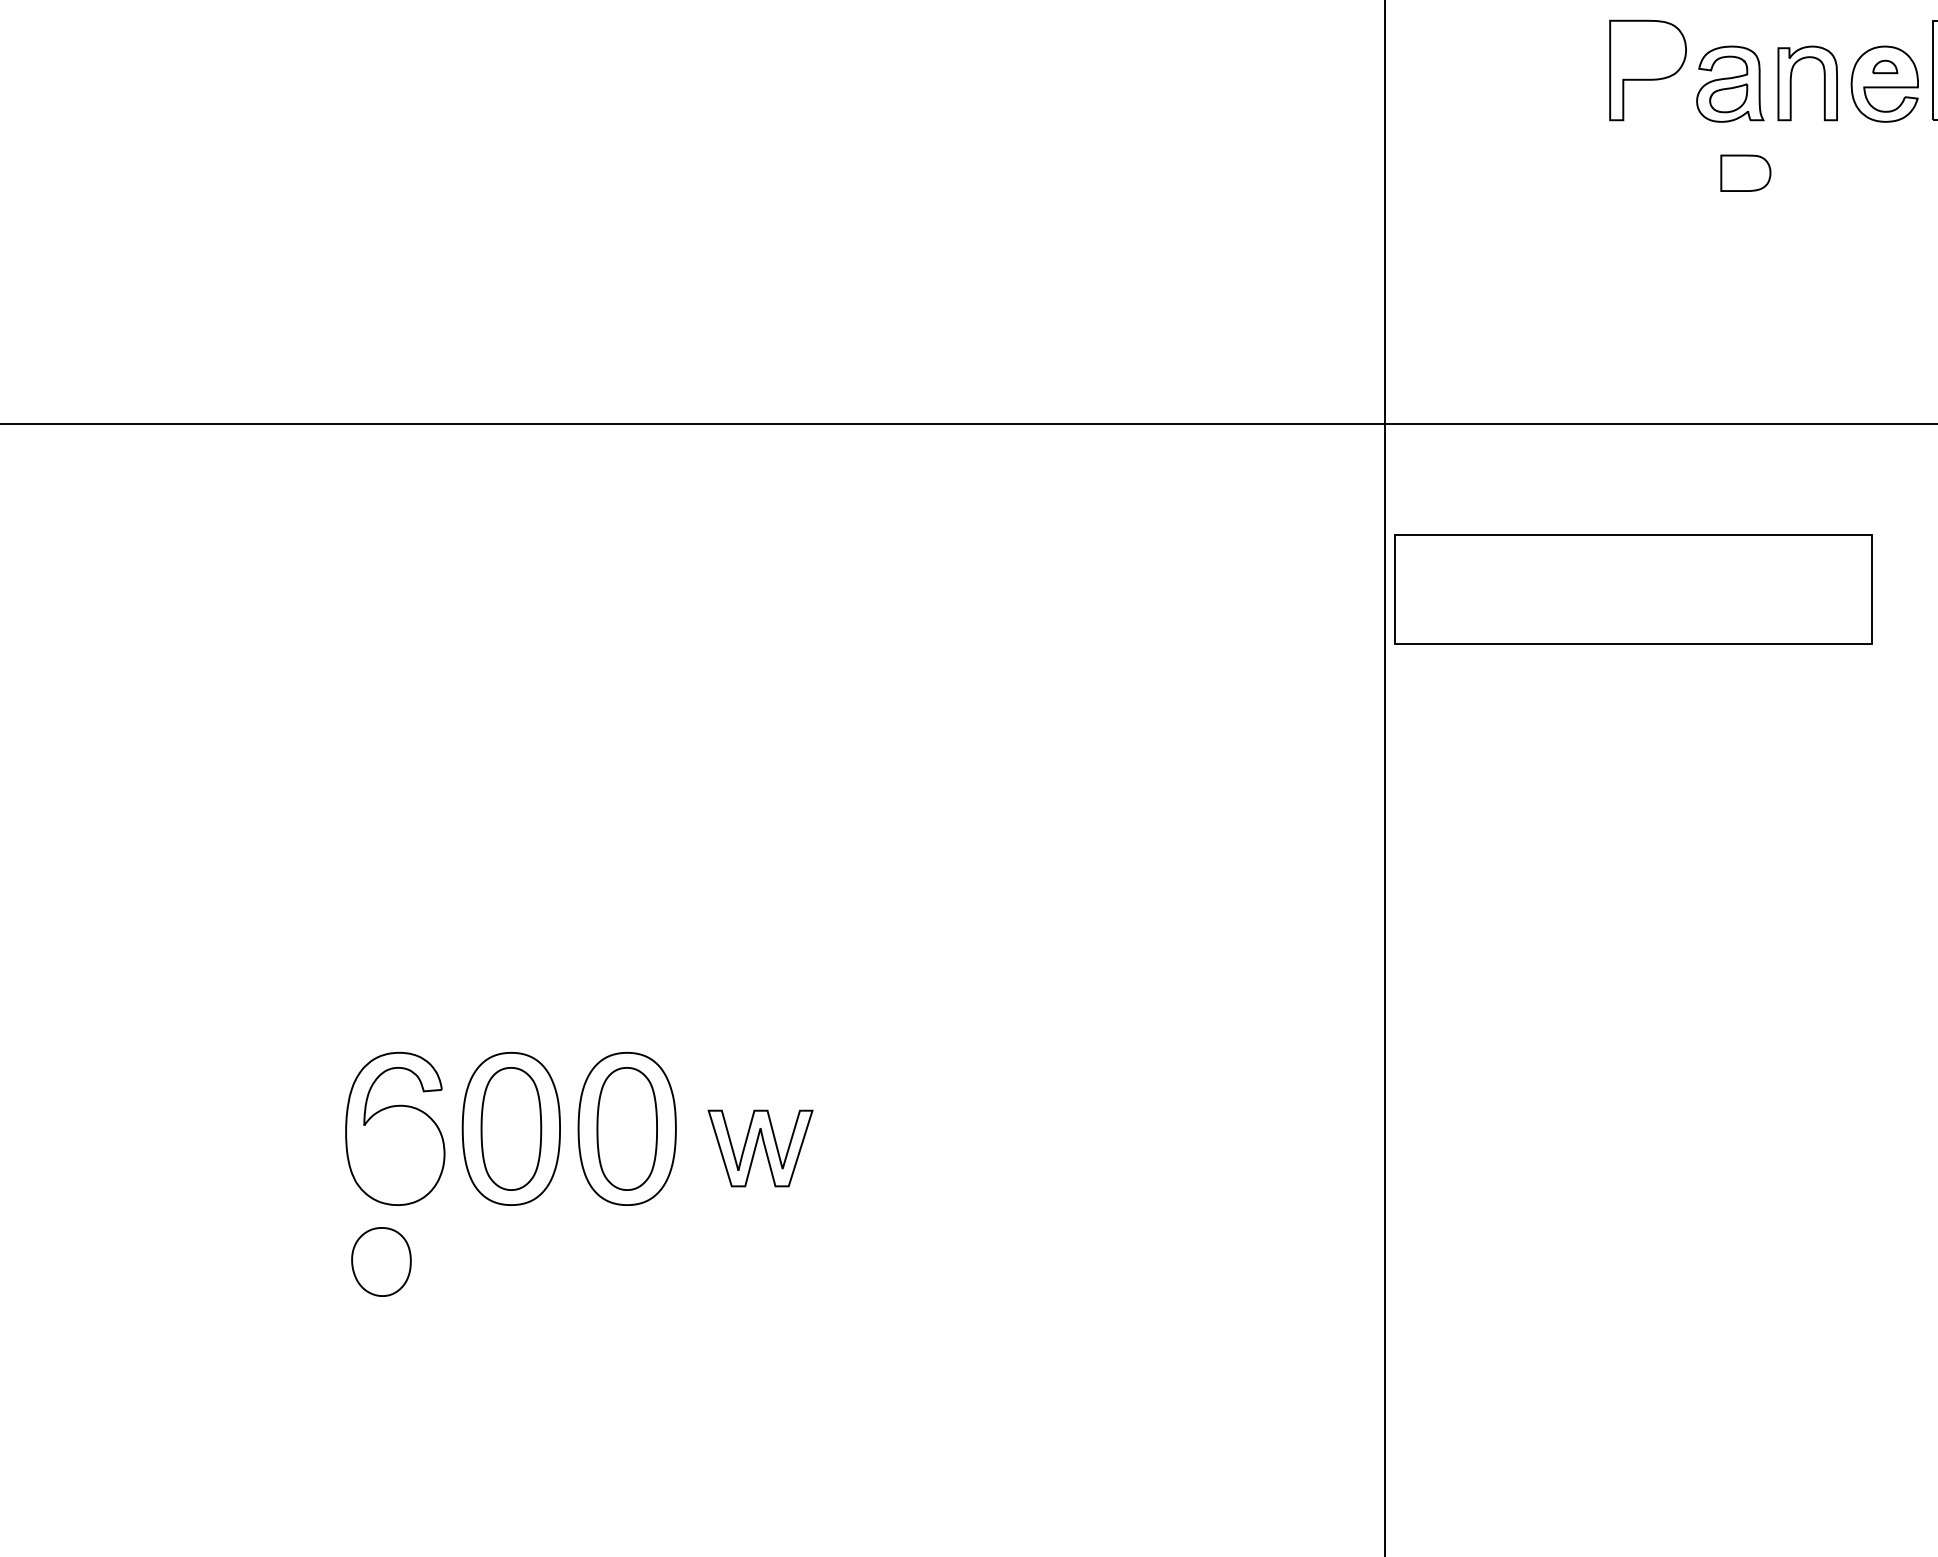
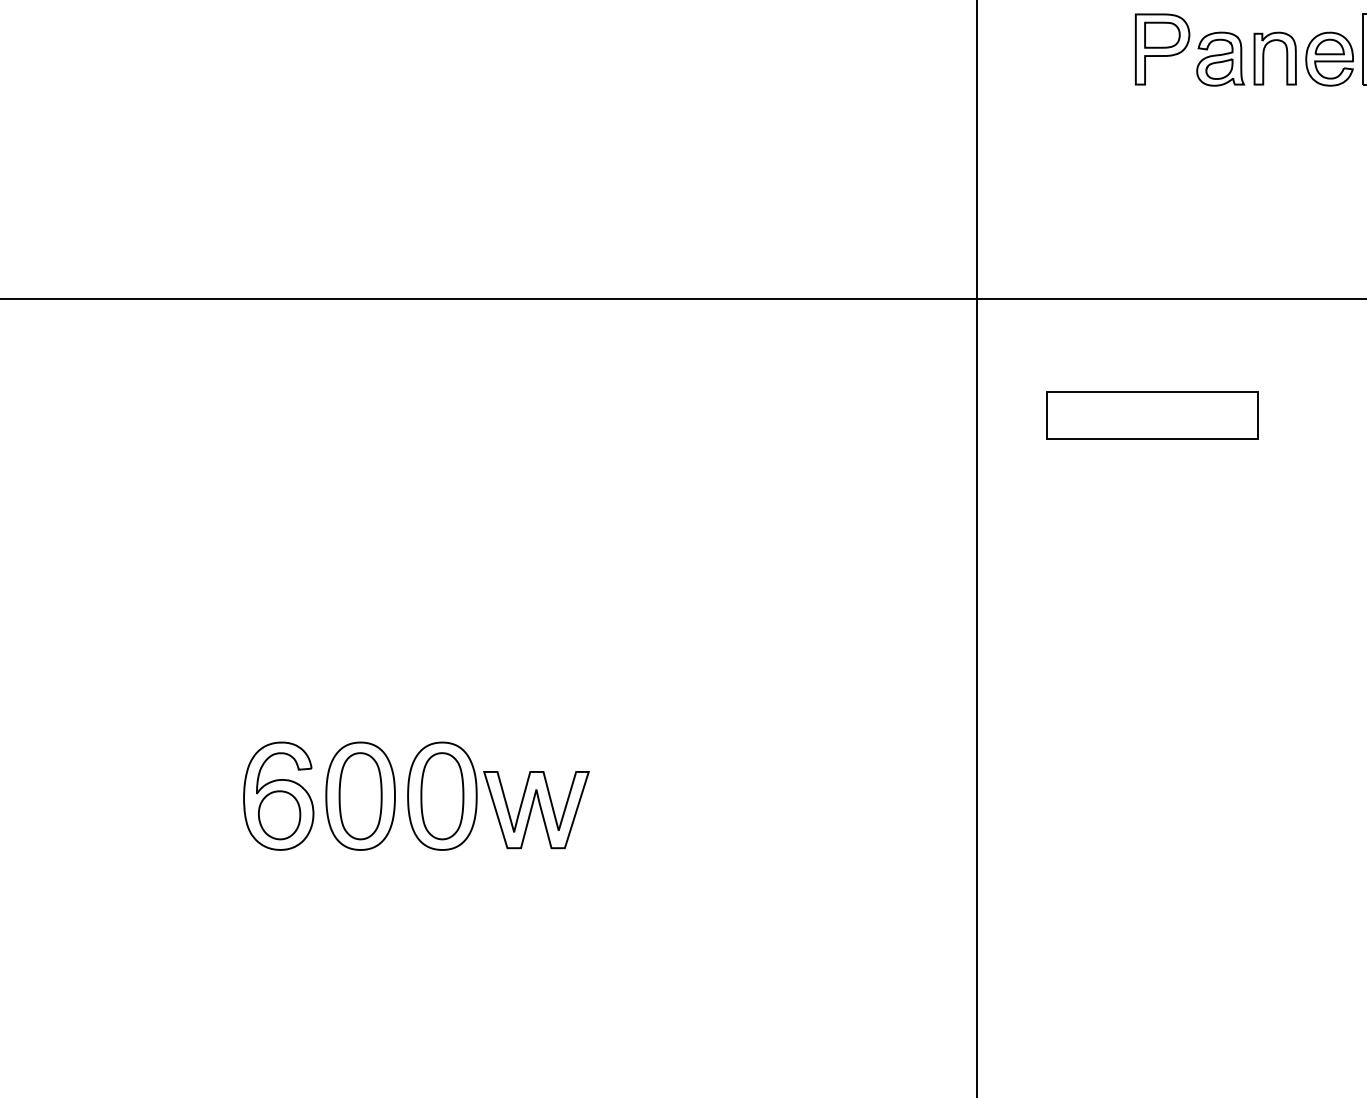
part: (1885, 66) -> (1330, 46), size x1.67
part: (1745, 172) -> (1162, 34), moved
part: (1633, 589) -> (1152, 415), size x0.62
part: (760, 1148) -> (536, 810), size x1.43
part: (381, 1261) -> (279, 814), moved

